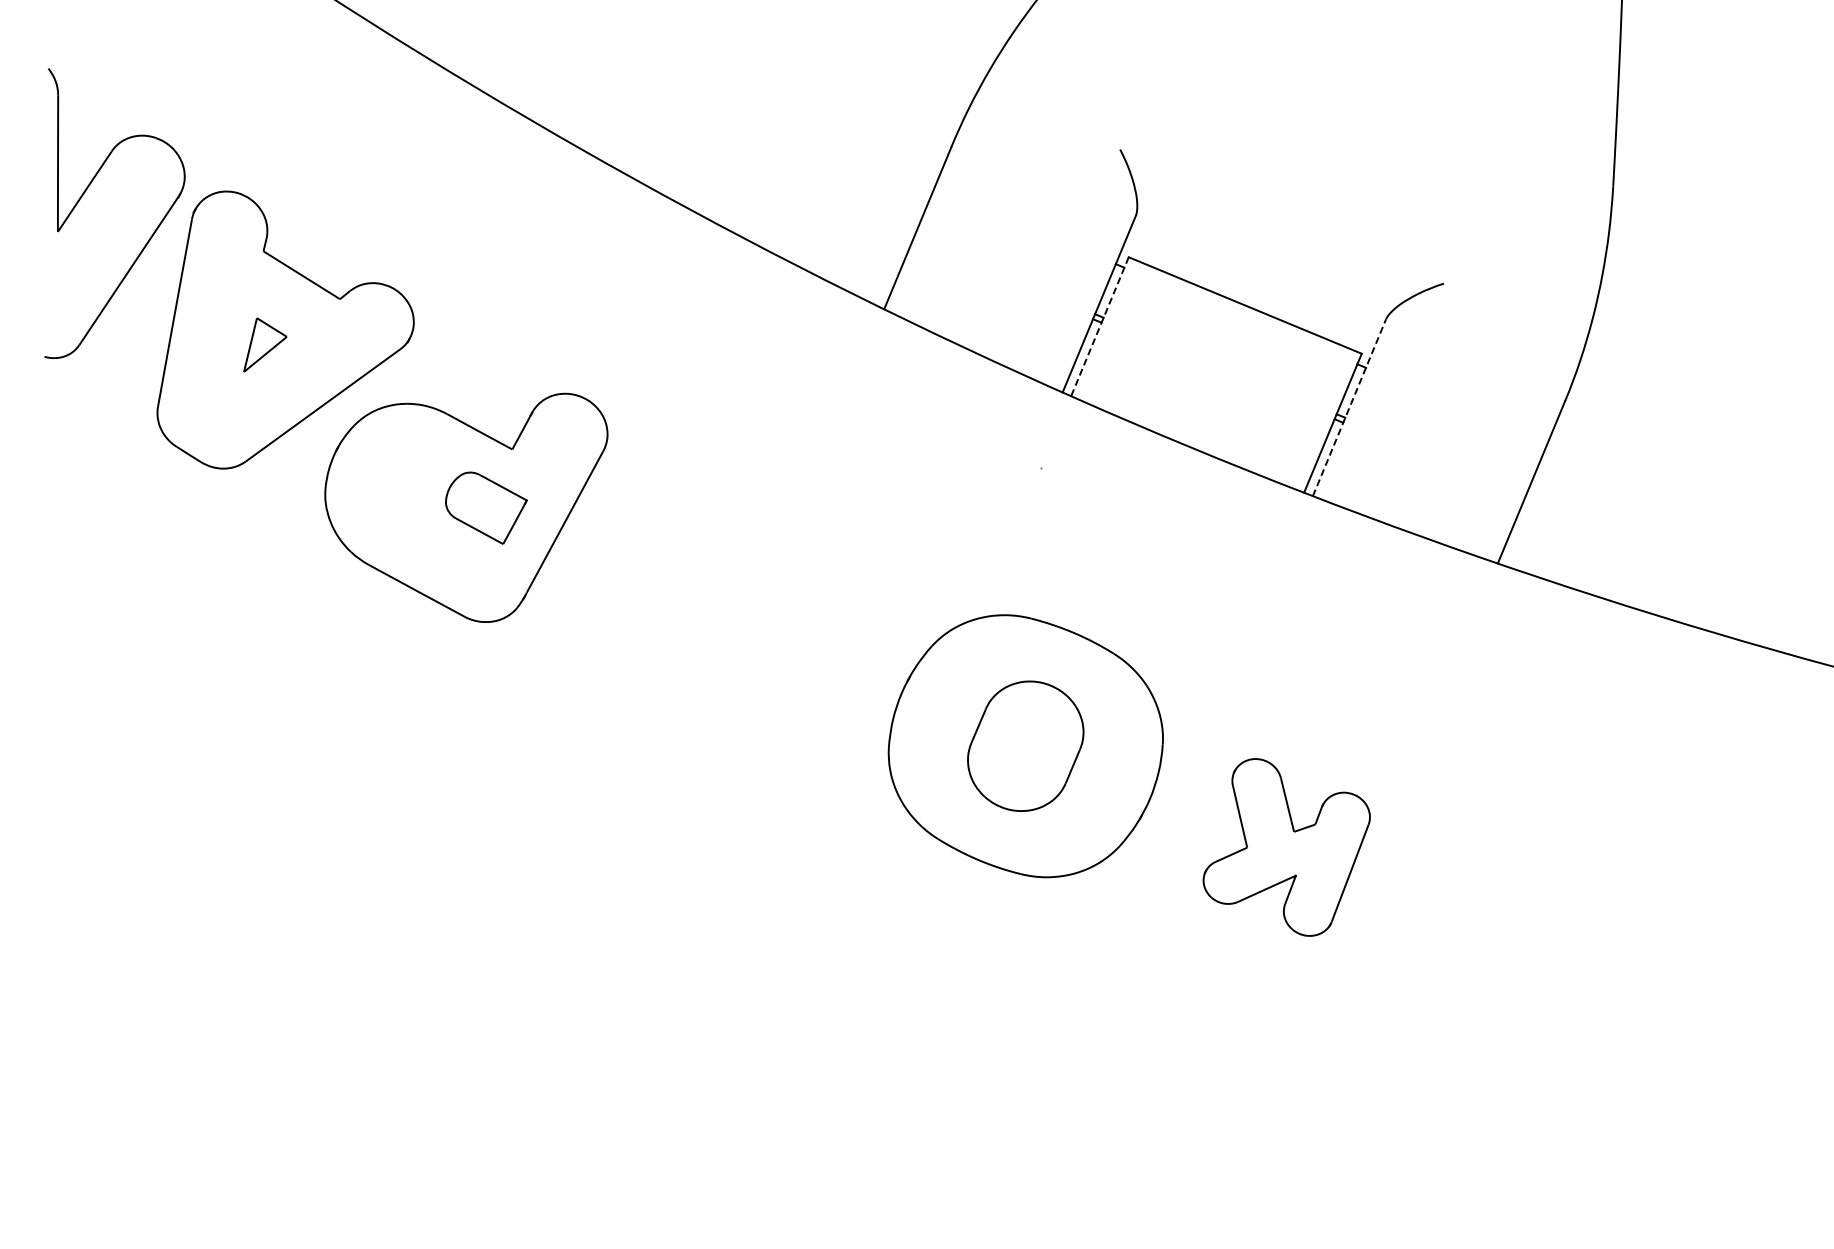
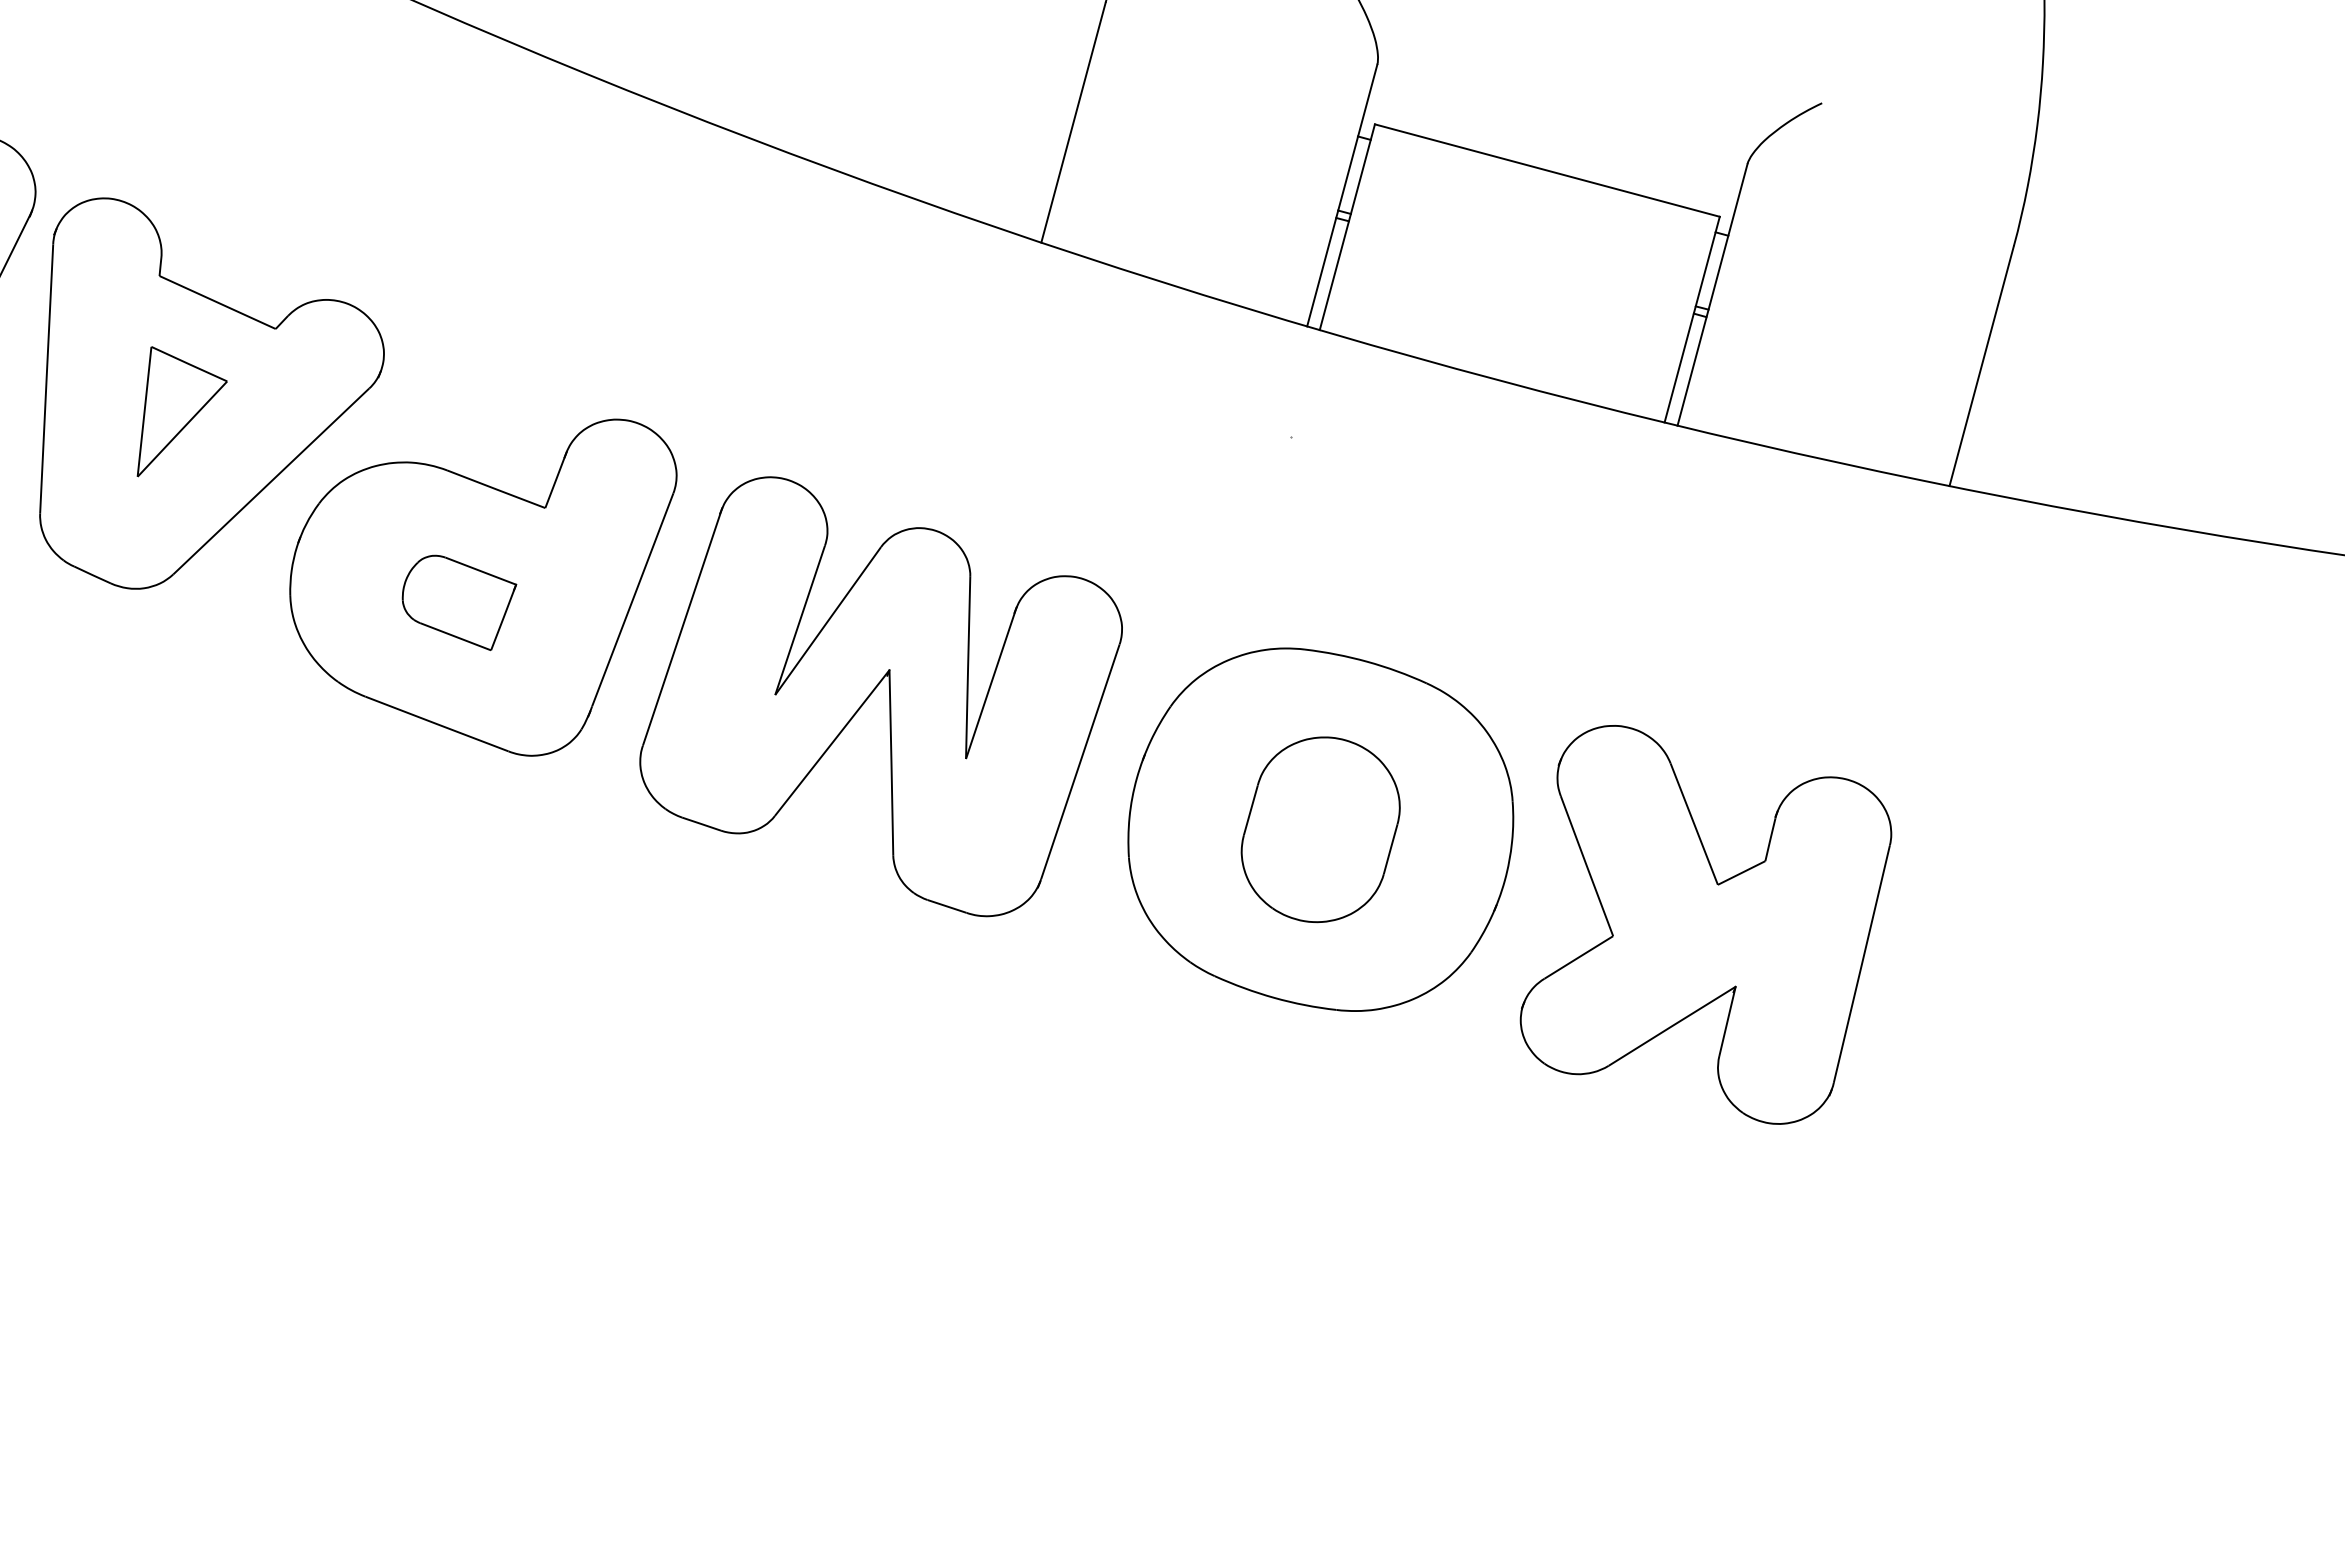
line: (1099, 327) -> (1346, 228), dashed -> solid
part: (265, 344) -> (179, 406), size x1.67
line: (1349, 407) -> (1712, 294), dashed -> solid
part: (486, 507) -> (460, 602), moved
part: (730, 612) -> (881, 696), added
part: (1286, 847) -> (1705, 923), size x1.67

